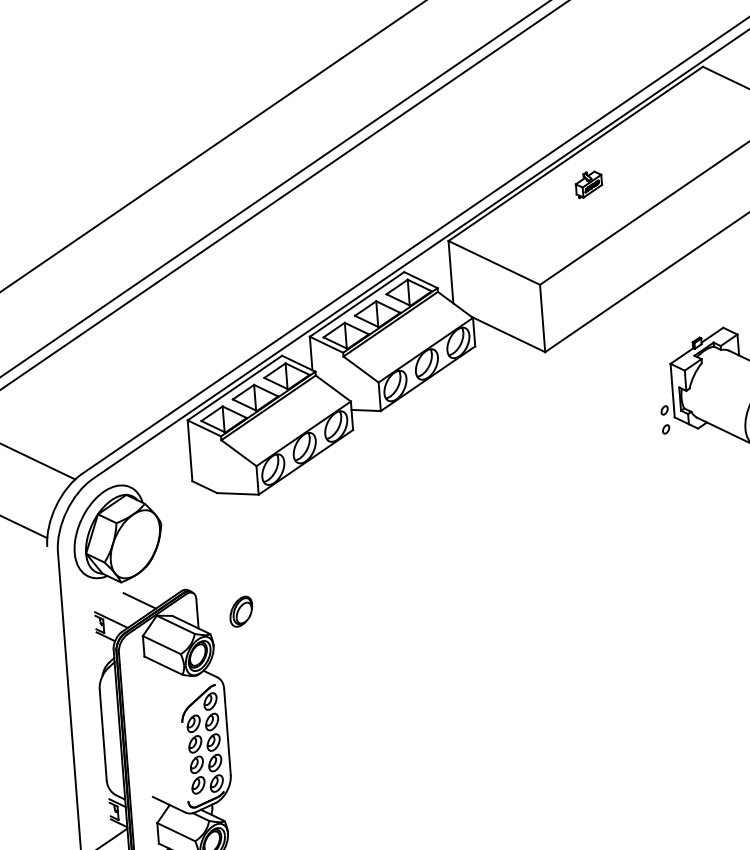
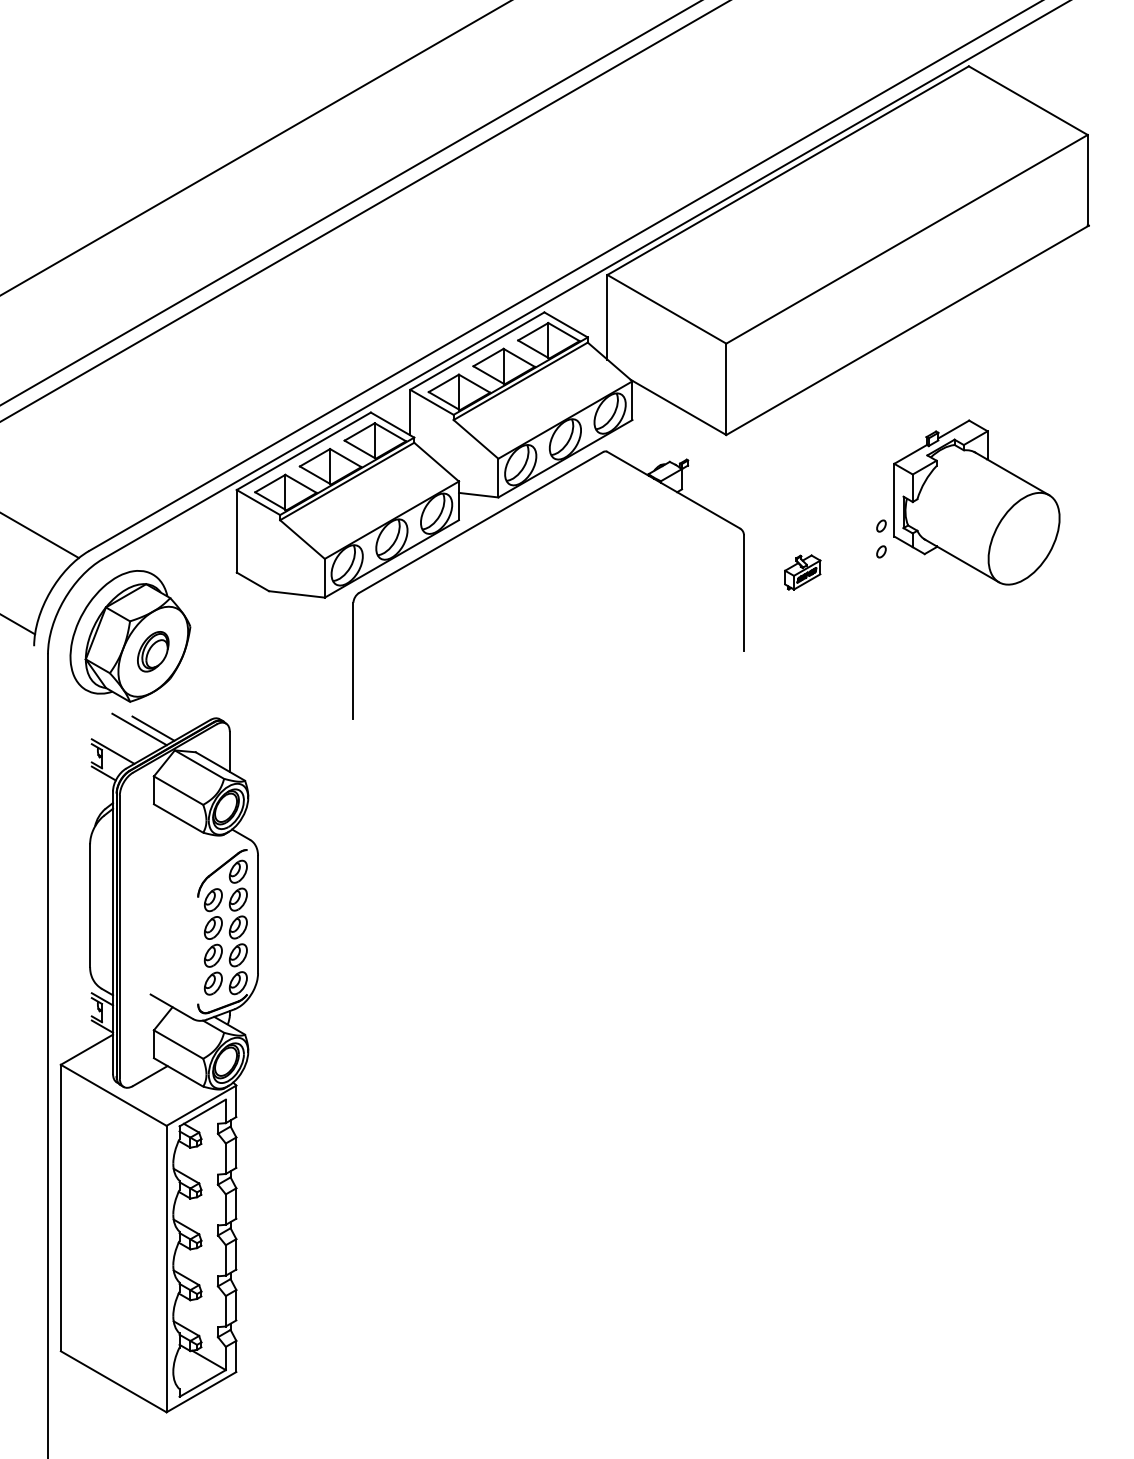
part: (588, 184) -> (802, 572), moved
part: (386, 420) -> (504, 510), added
line: (129, 602) -> (139, 729), added
part: (241, 611) -> (153, 651), moved

